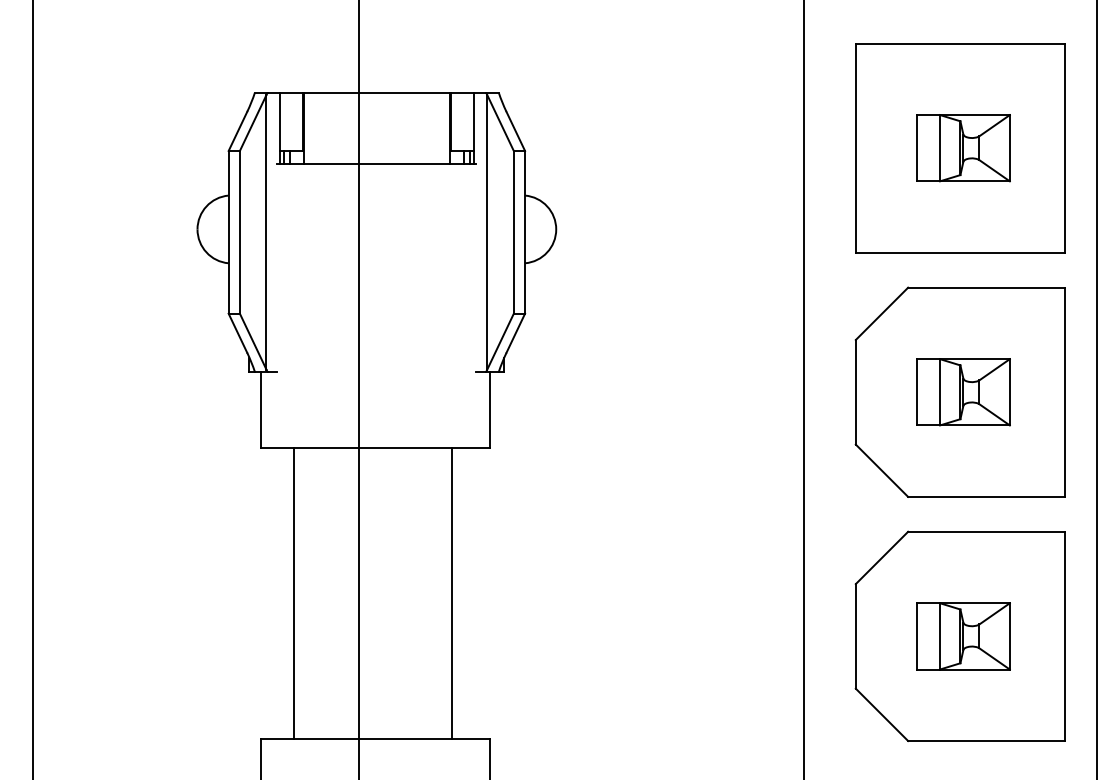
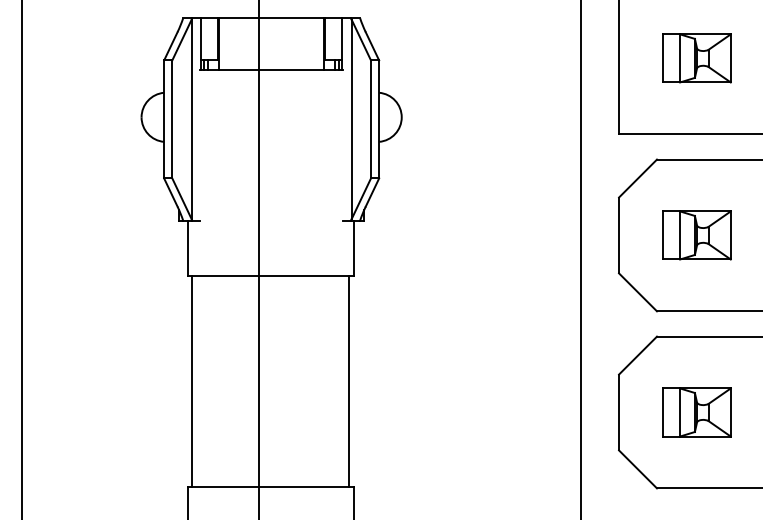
line: (294, 593) -> (192, 381), moved
line: (451, 593) -> (348, 381), moved

